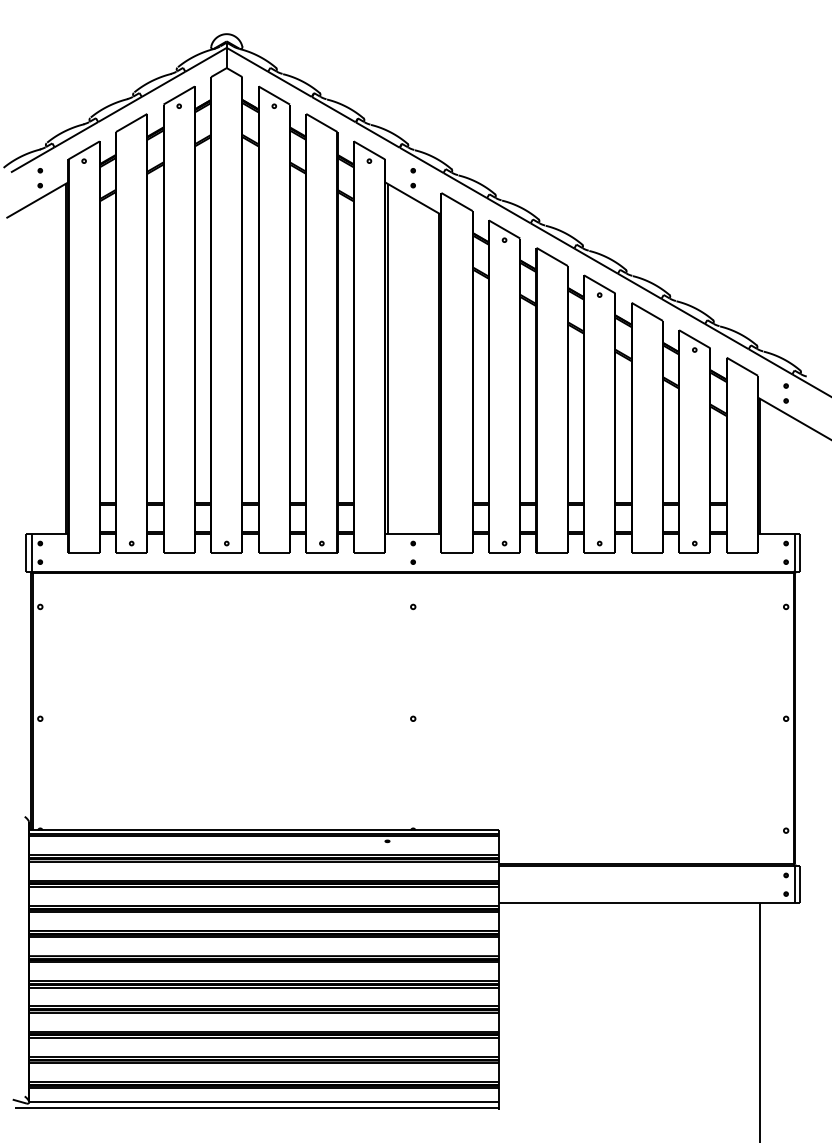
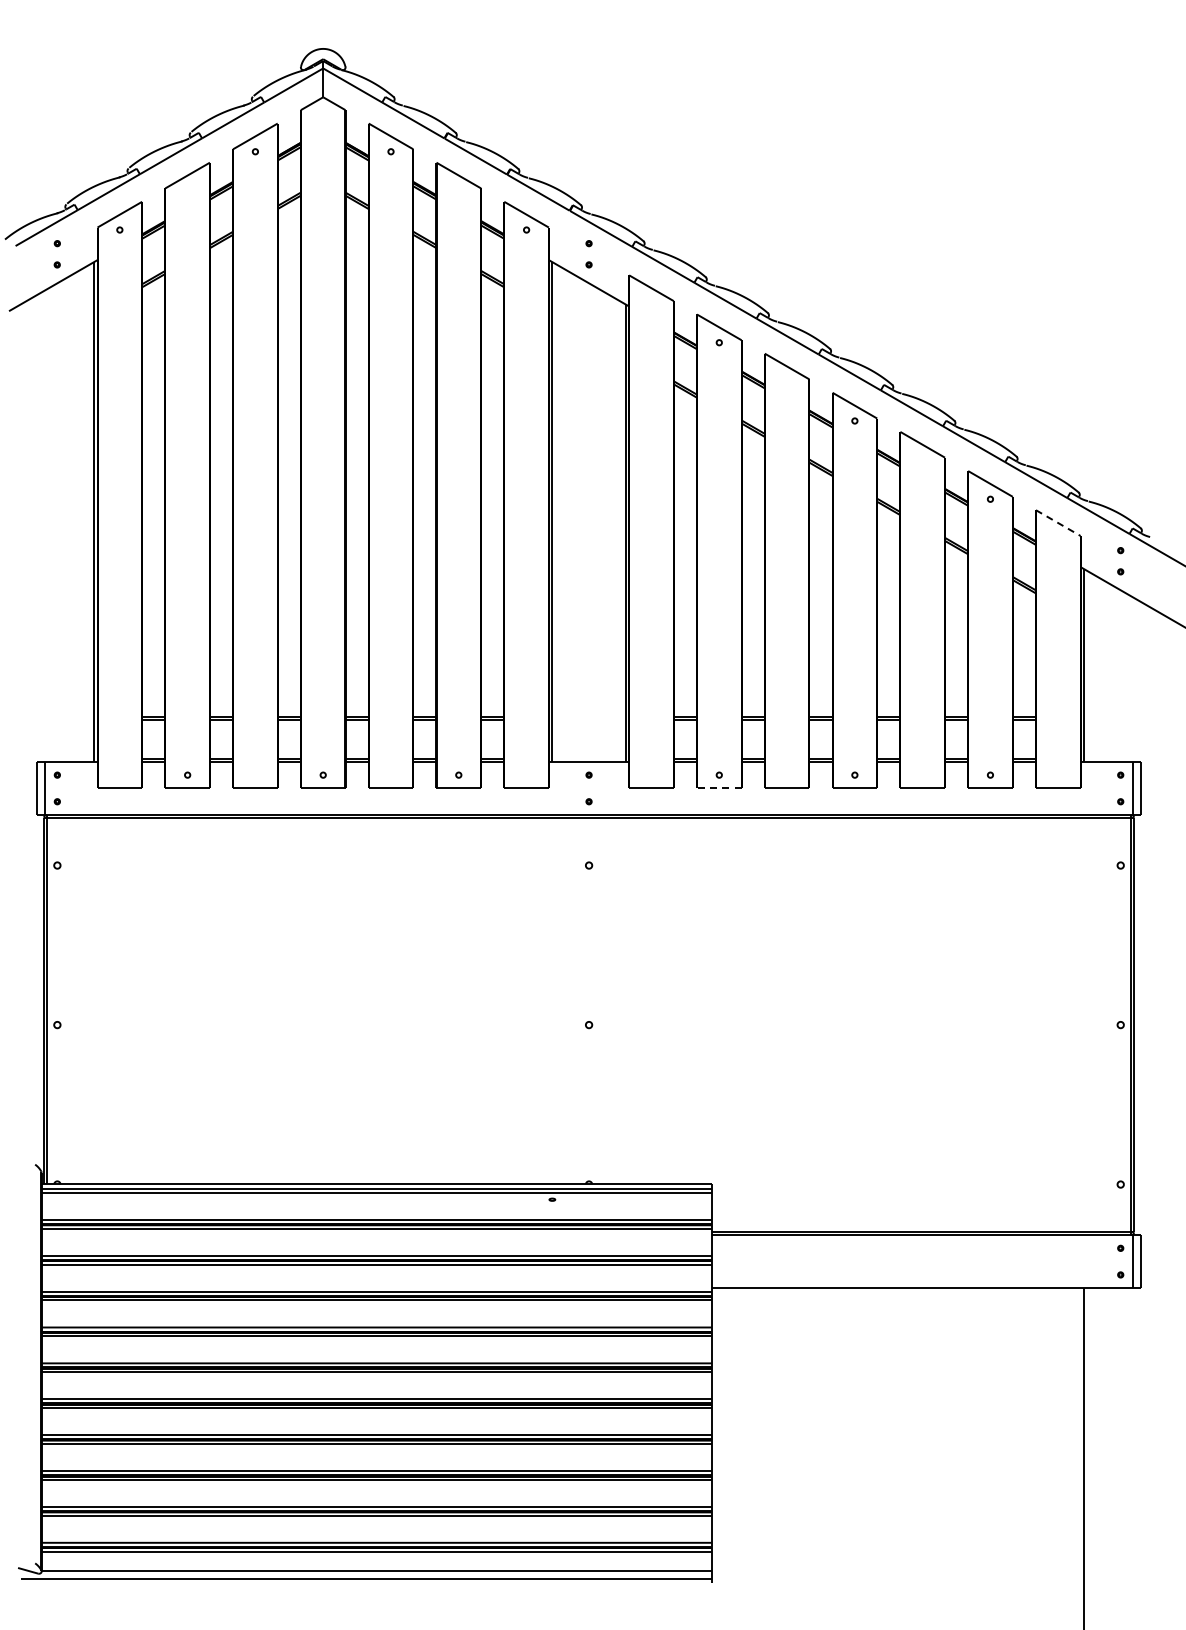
line: (742, 367) -> (1058, 523), solid -> dashed
line: (504, 552) -> (718, 788), solid -> dashed

